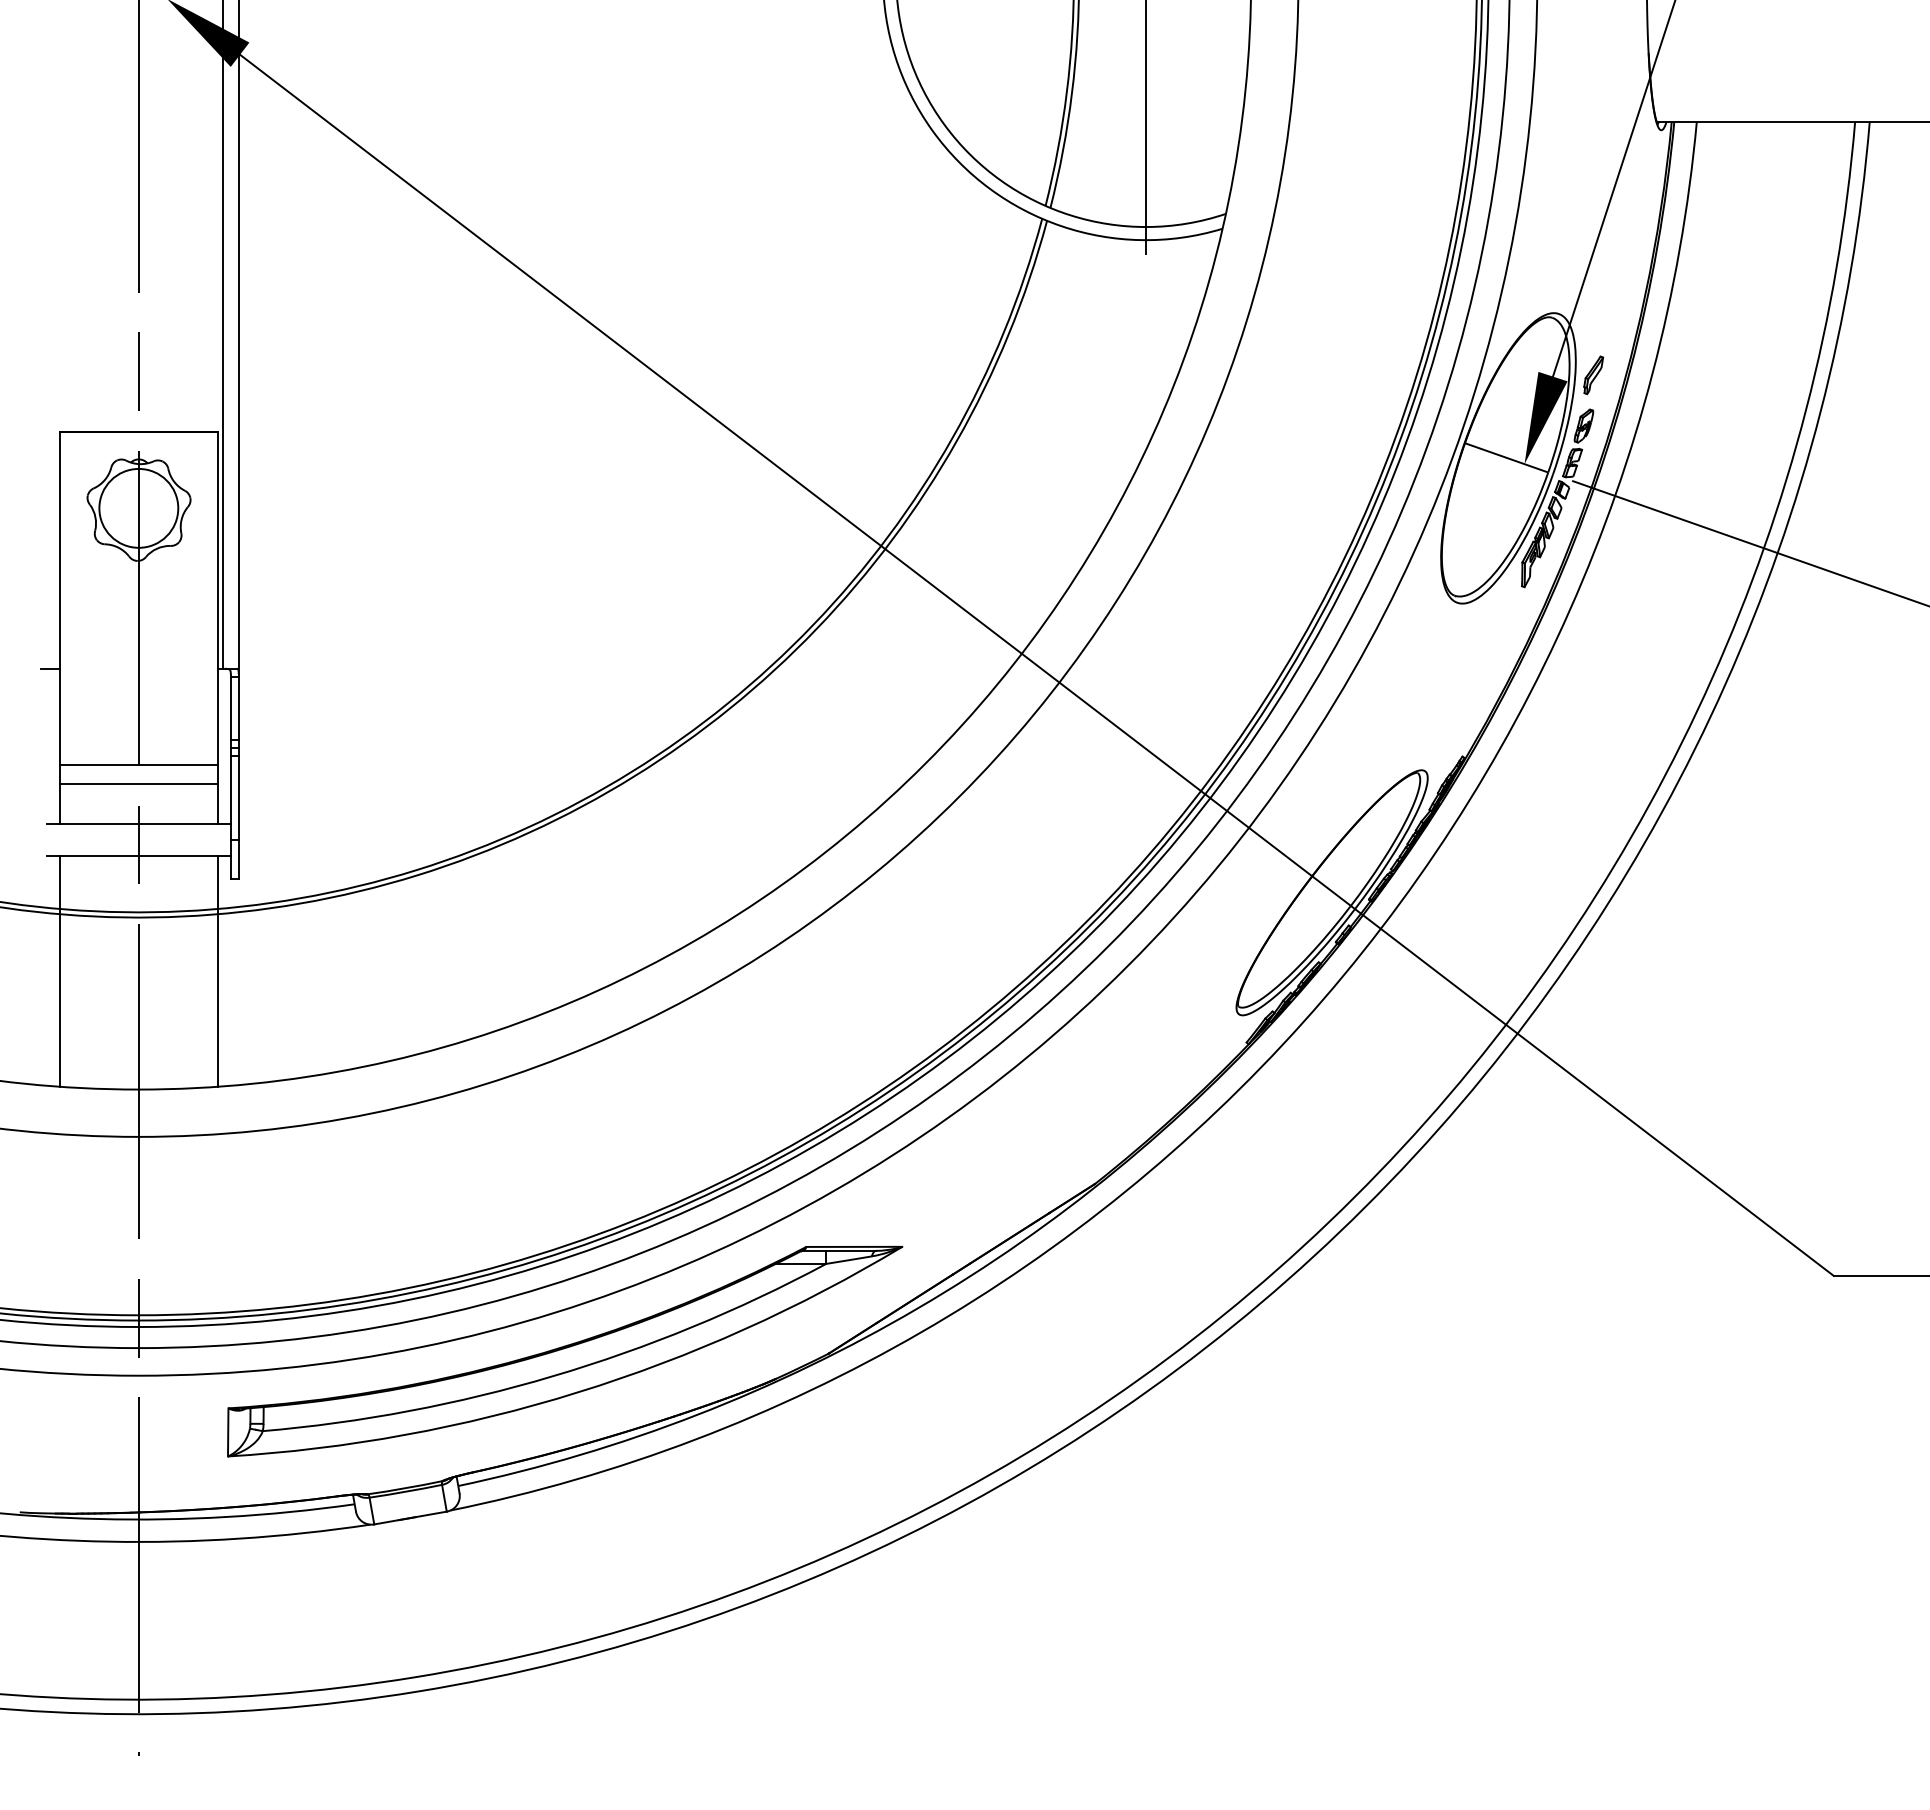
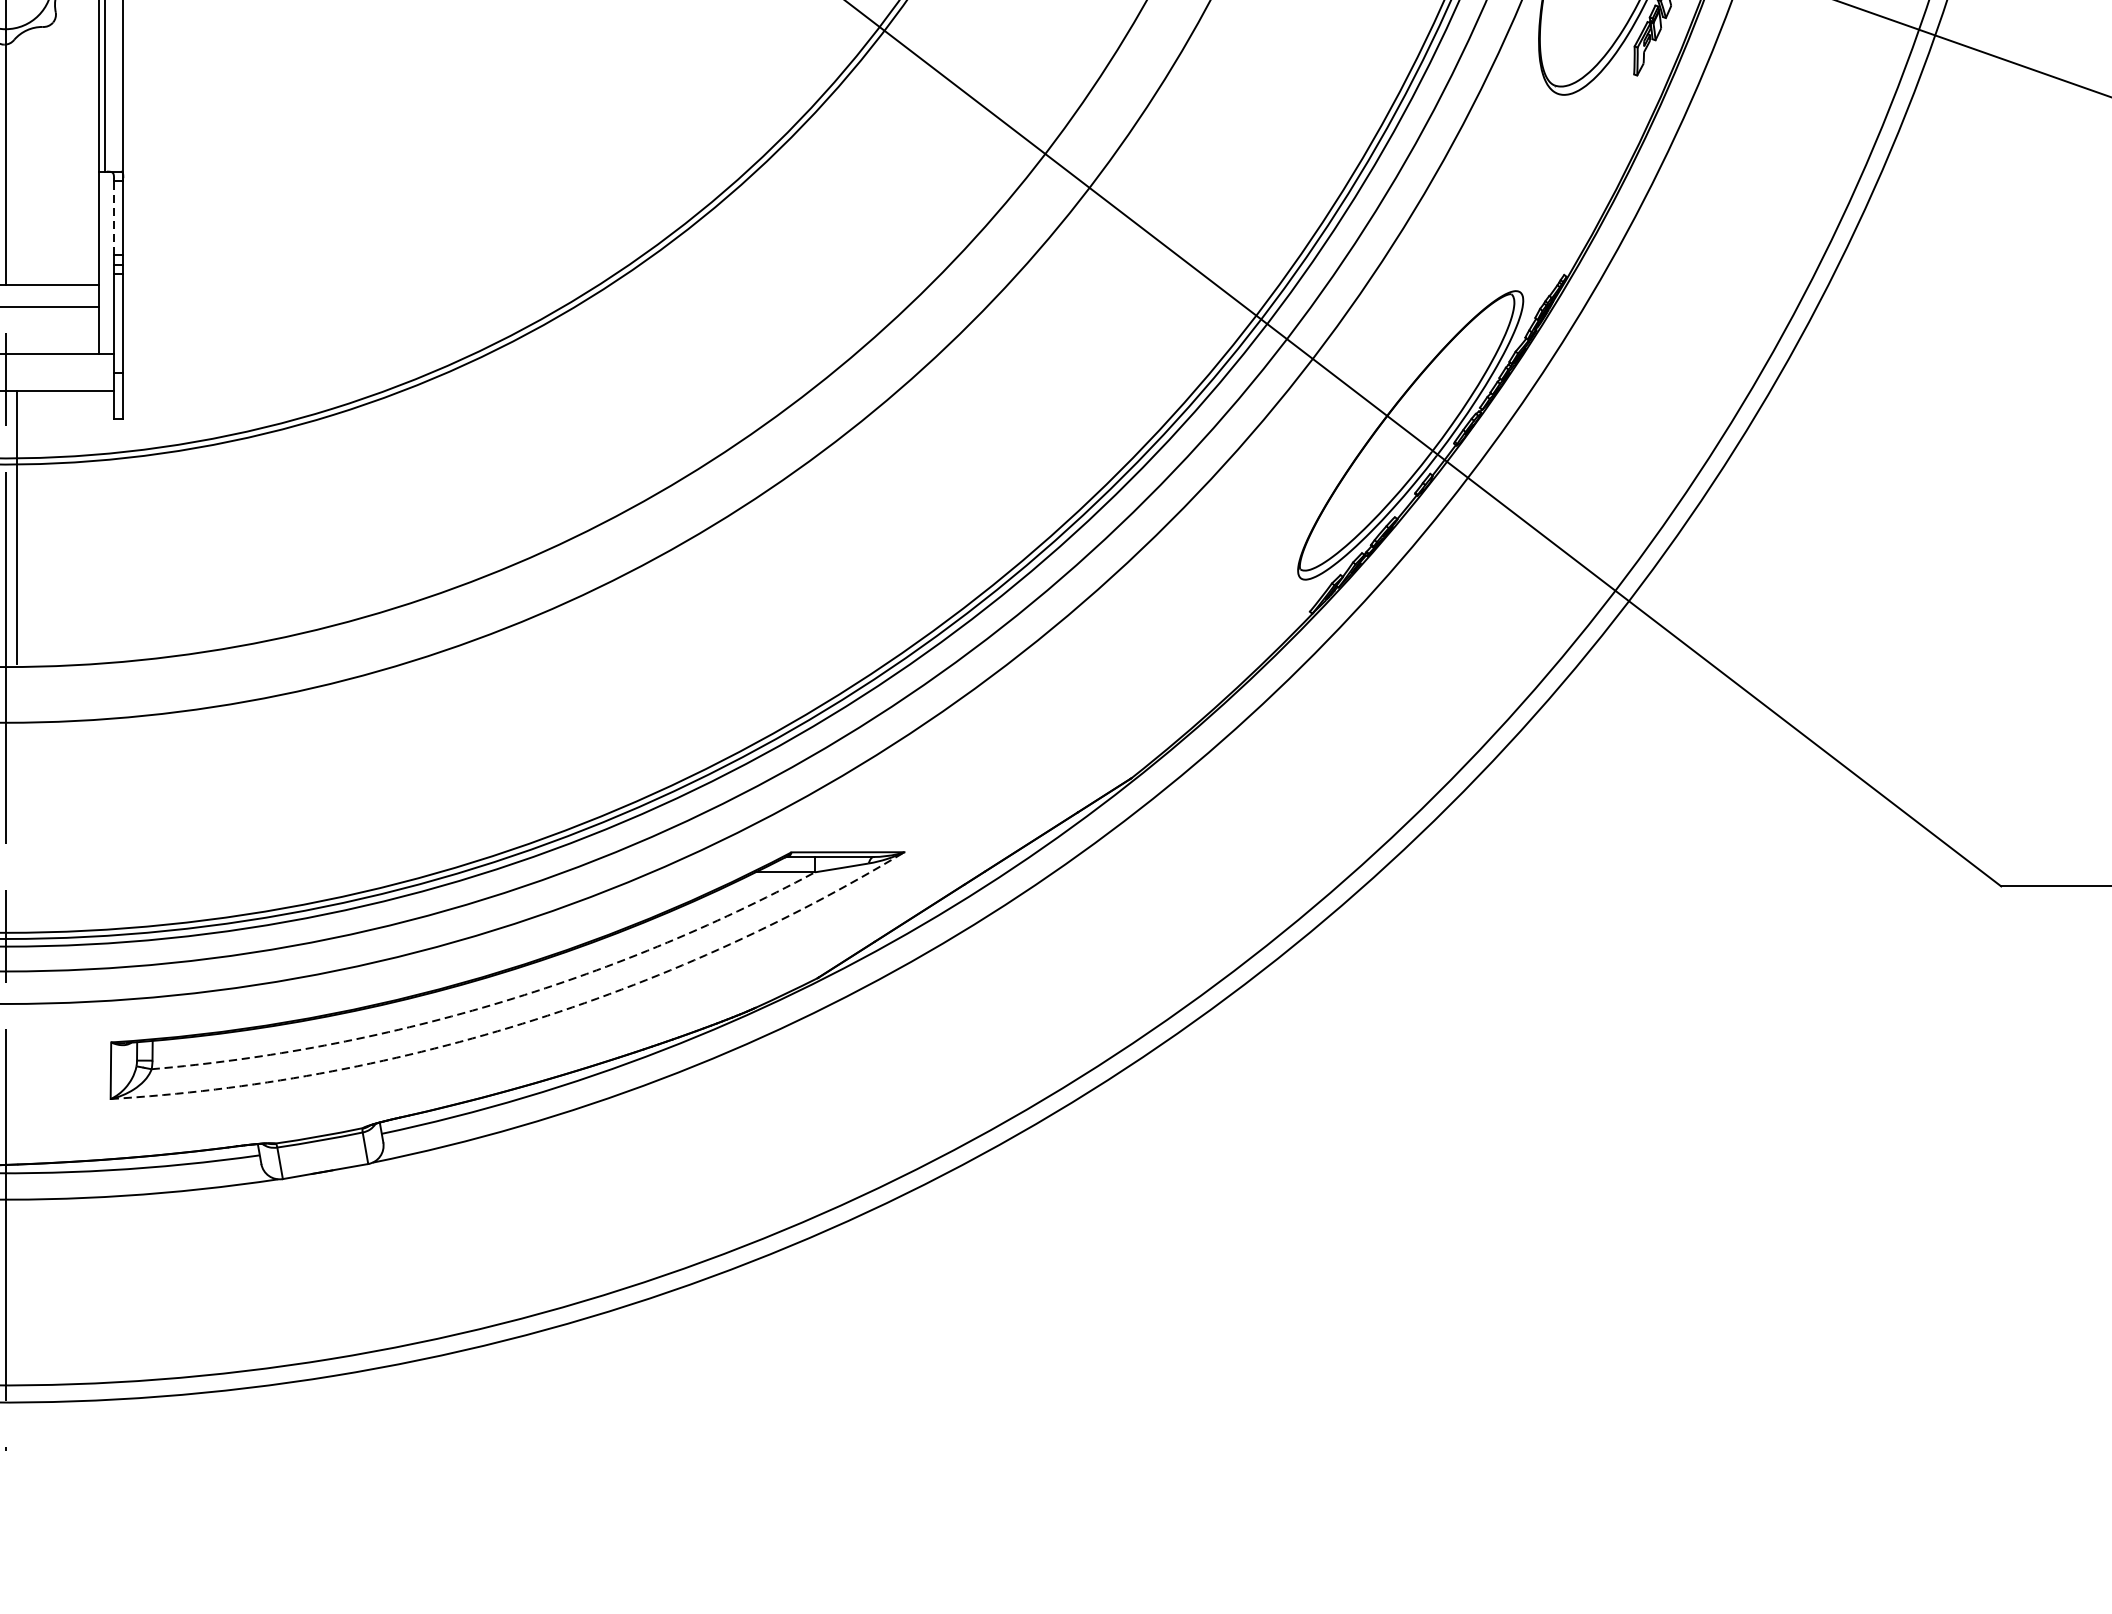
line: (230, 708) -> (113, 218), solid -> dashed
line: (217, 970) -> (17, 526), moved
arc: (553, 1376) -> (493, 1004), solid -> dashed
arc: (577, 1392) -> (522, 1023), solid -> dashed

